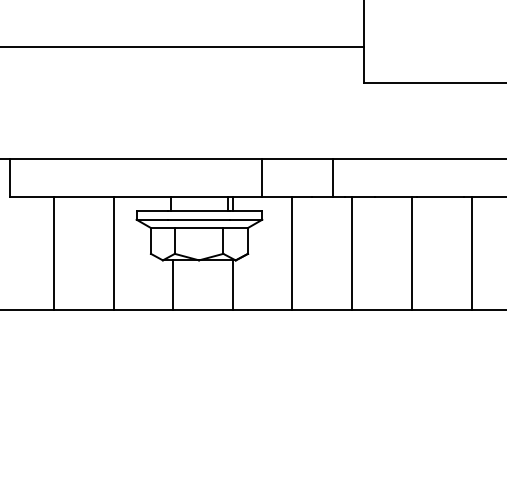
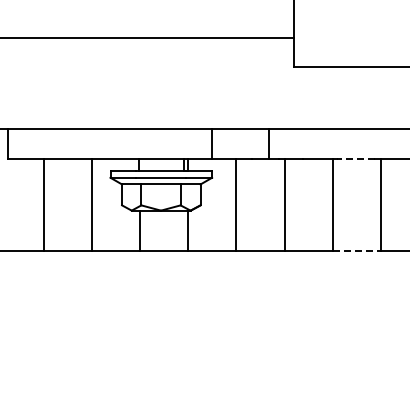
line: (439, 197) -> (355, 159), solid -> dashed
line: (442, 309) -> (357, 250), solid -> dashed

